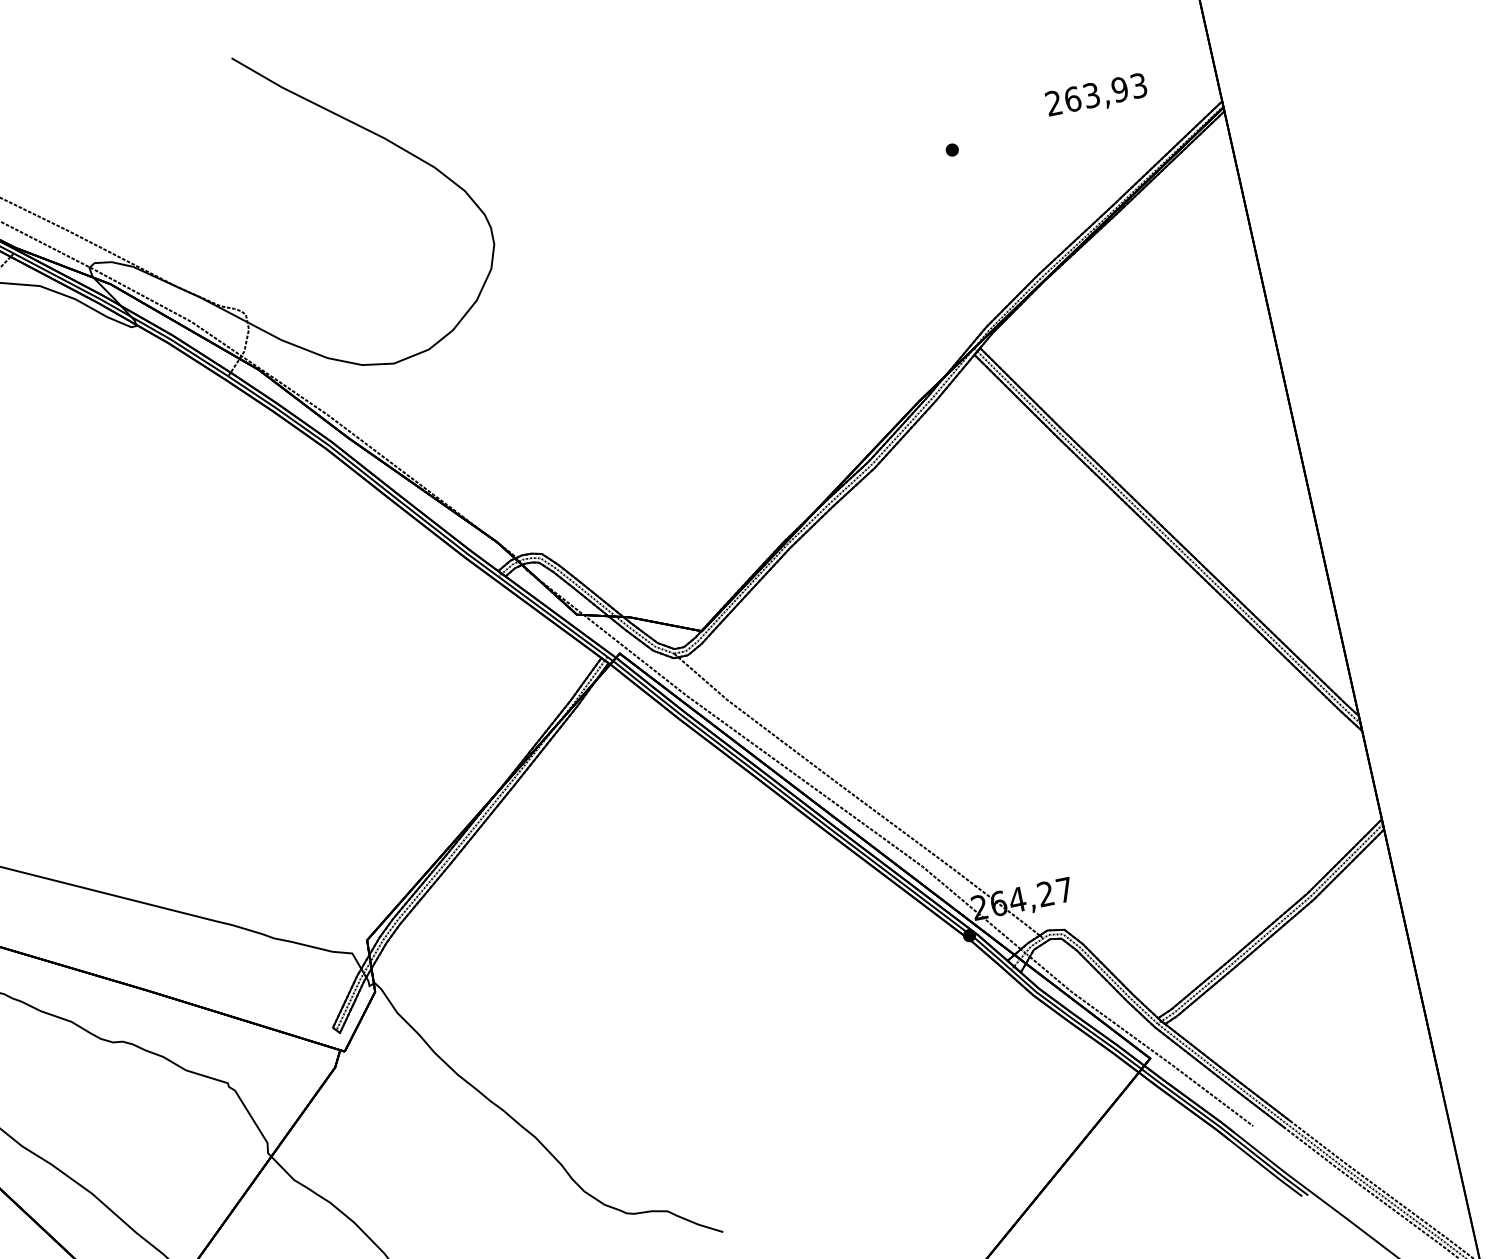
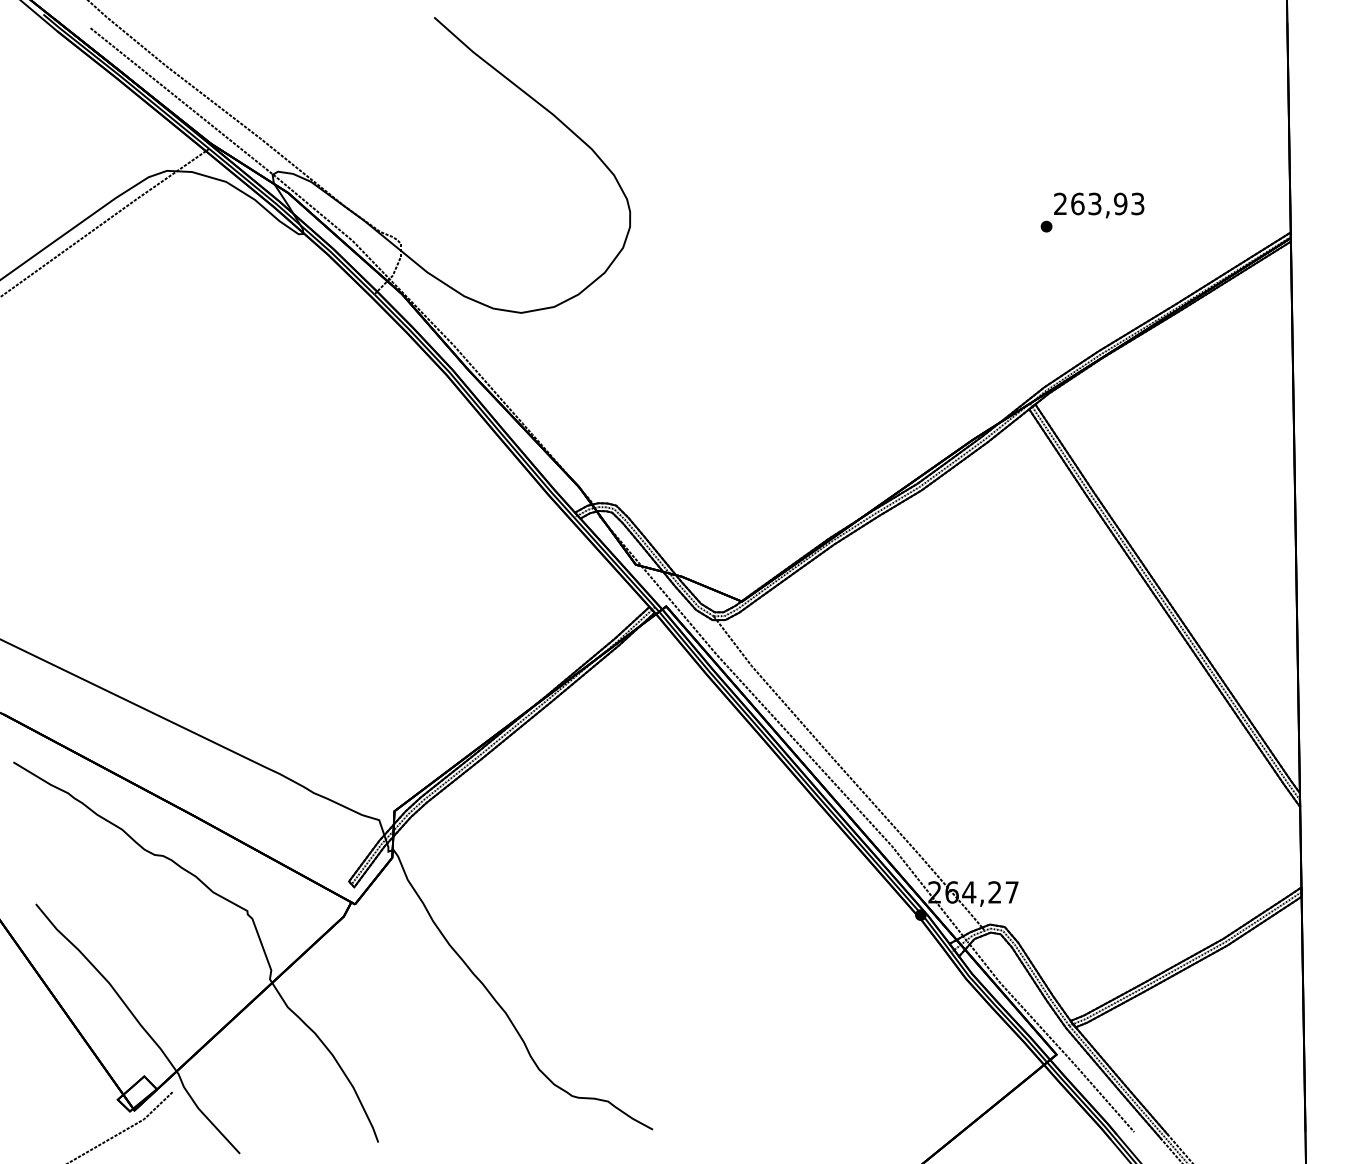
text: (1097, 96) -> (1099, 205), moved

